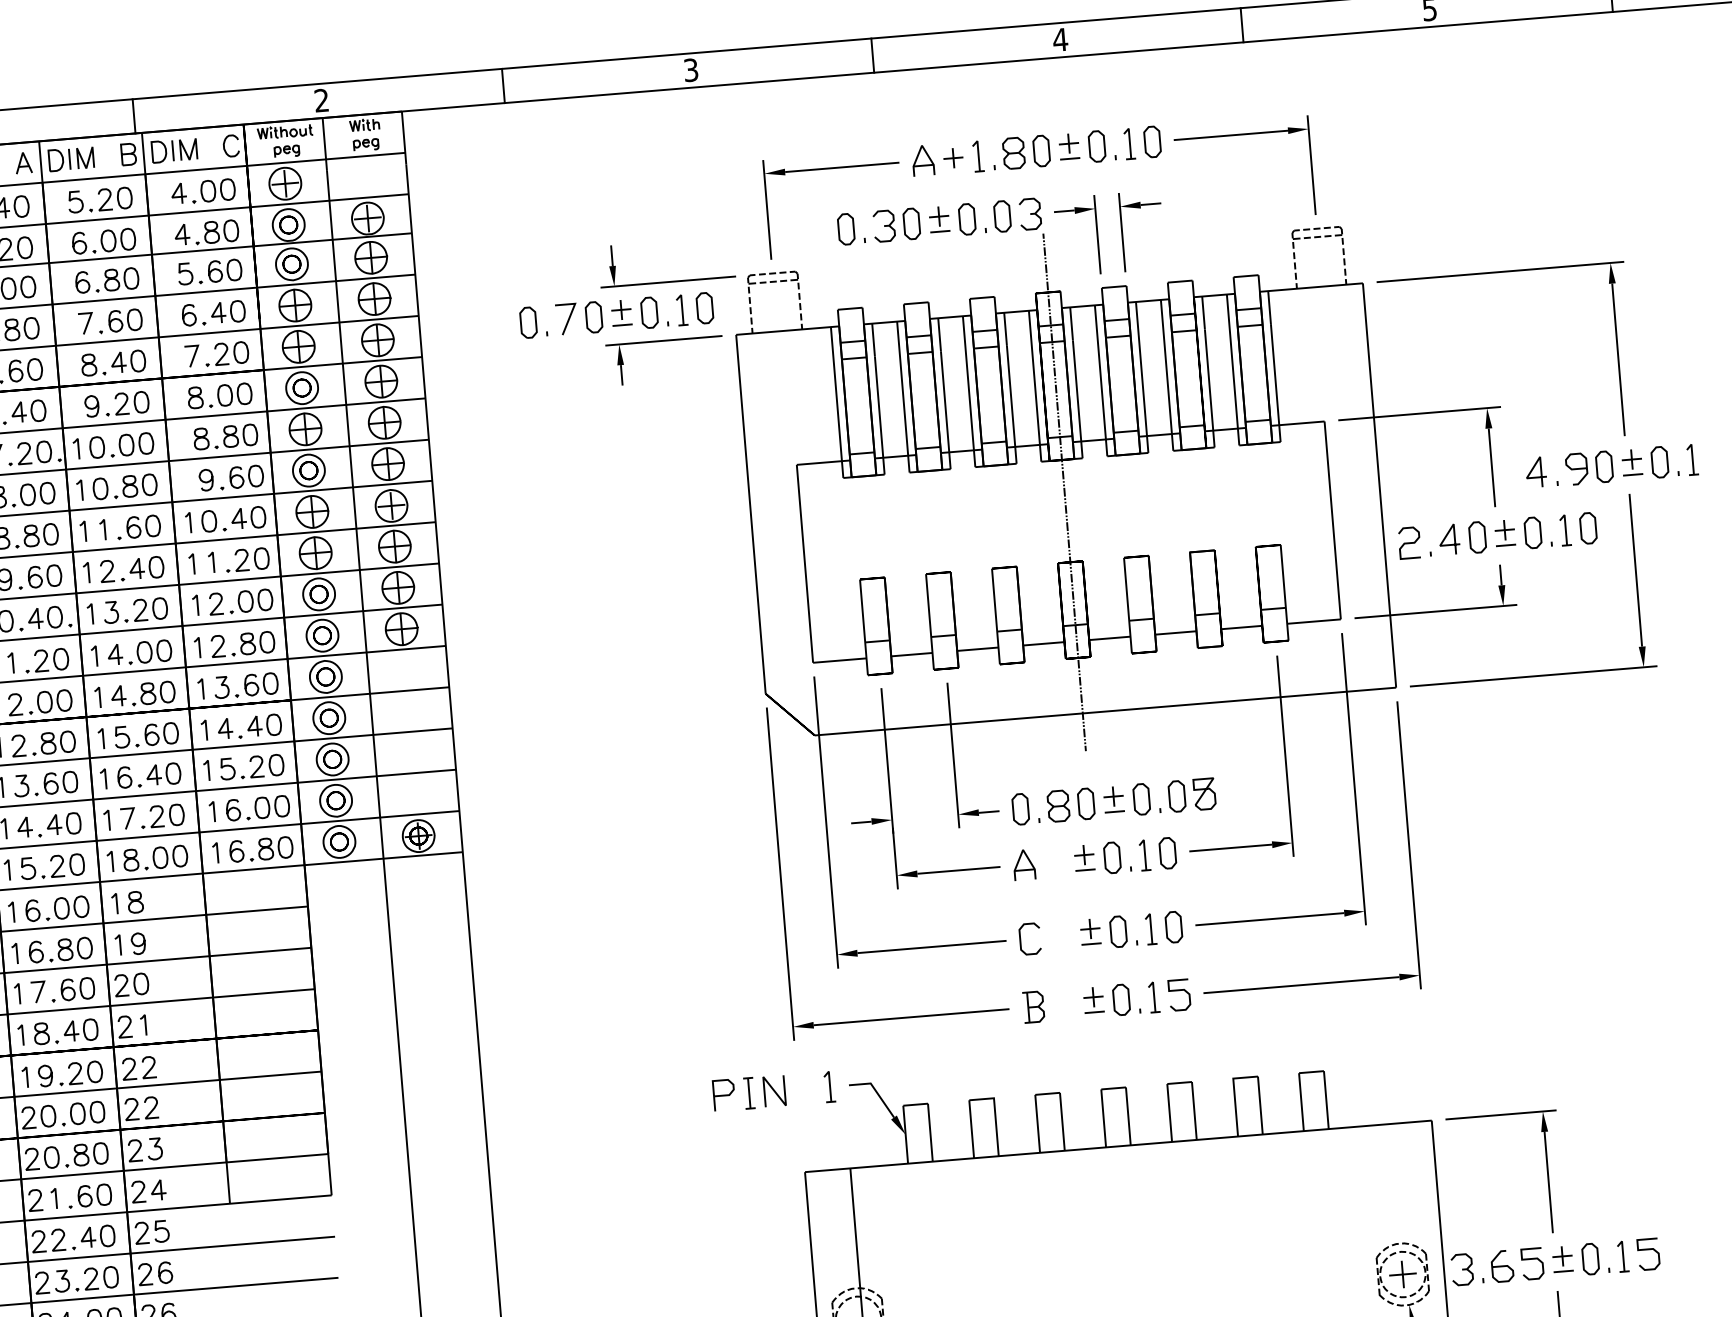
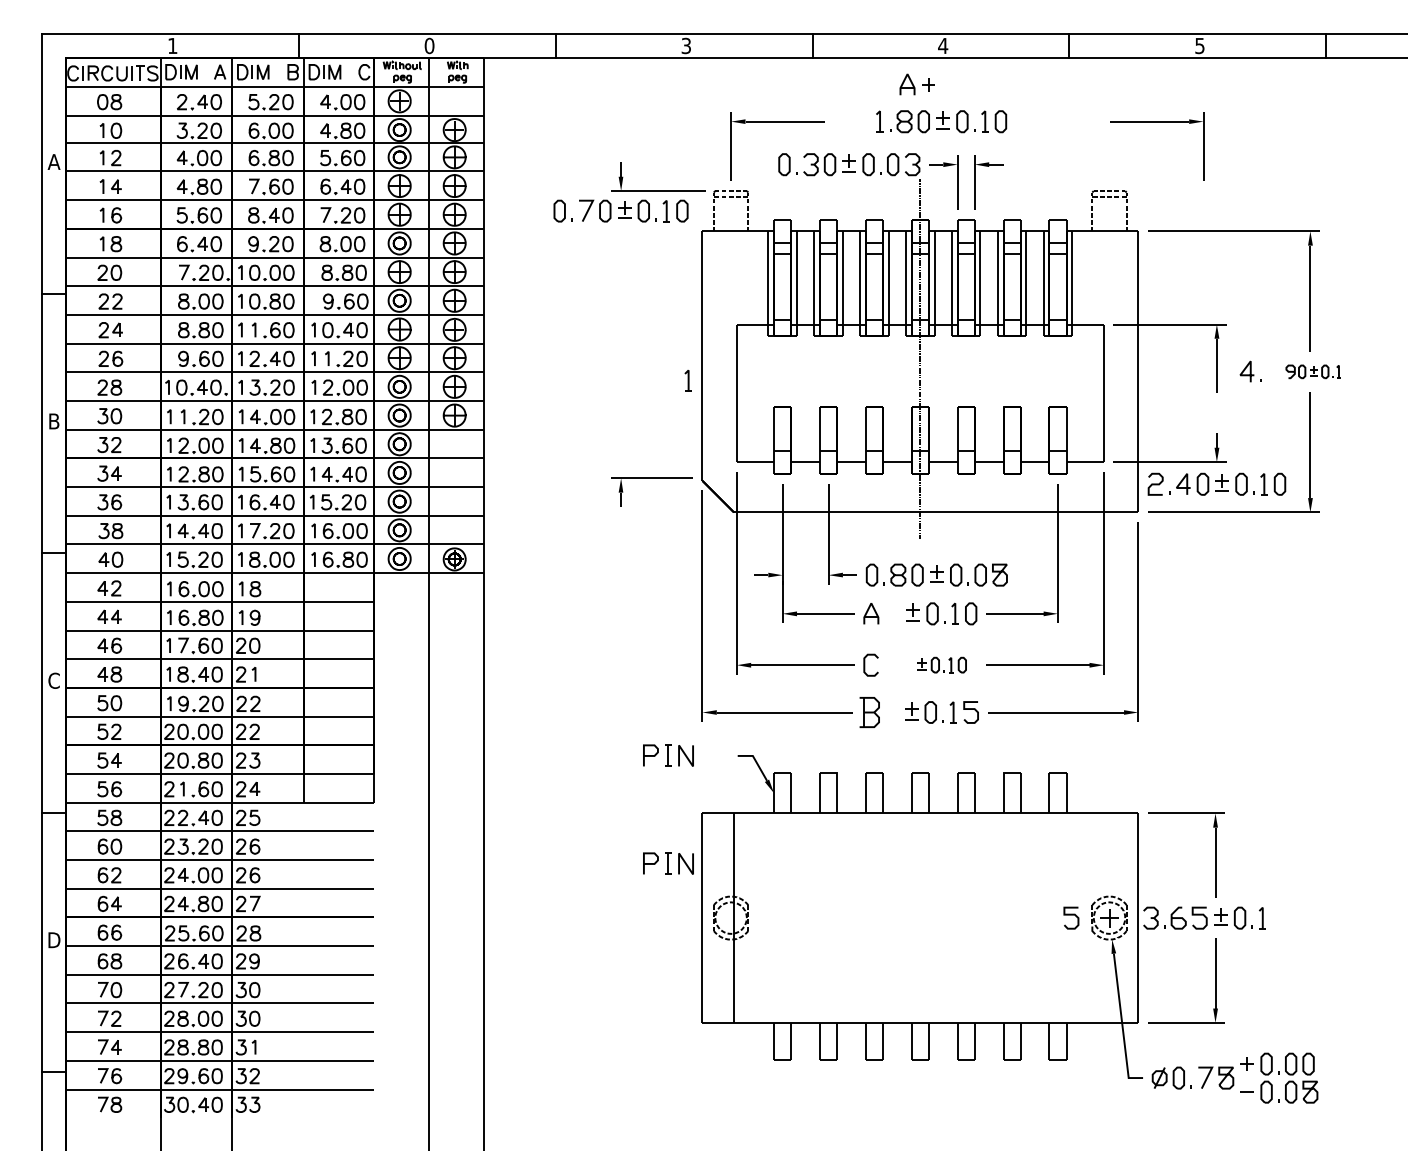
text: (321, 99) -> (429, 45), 2 -> 0
part: (1242, 135) -> (1157, 122), moved
part: (936, 159) -> (916, 84), moved
part: (662, 341) -> (651, 478), moved
part: (1631, 464) -> (1313, 371), size x0.6
part: (1496, 534) -> (1216, 483), moved
part: (1131, 929) -> (941, 664), size x0.7
part: (1033, 1007) -> (869, 712), size x1.4
part: (828, 1086) -> (687, 380), moved
part: (762, 1248) -> (668, 863), added
curve: (1648, 1250) -> (1071, 915), moved

